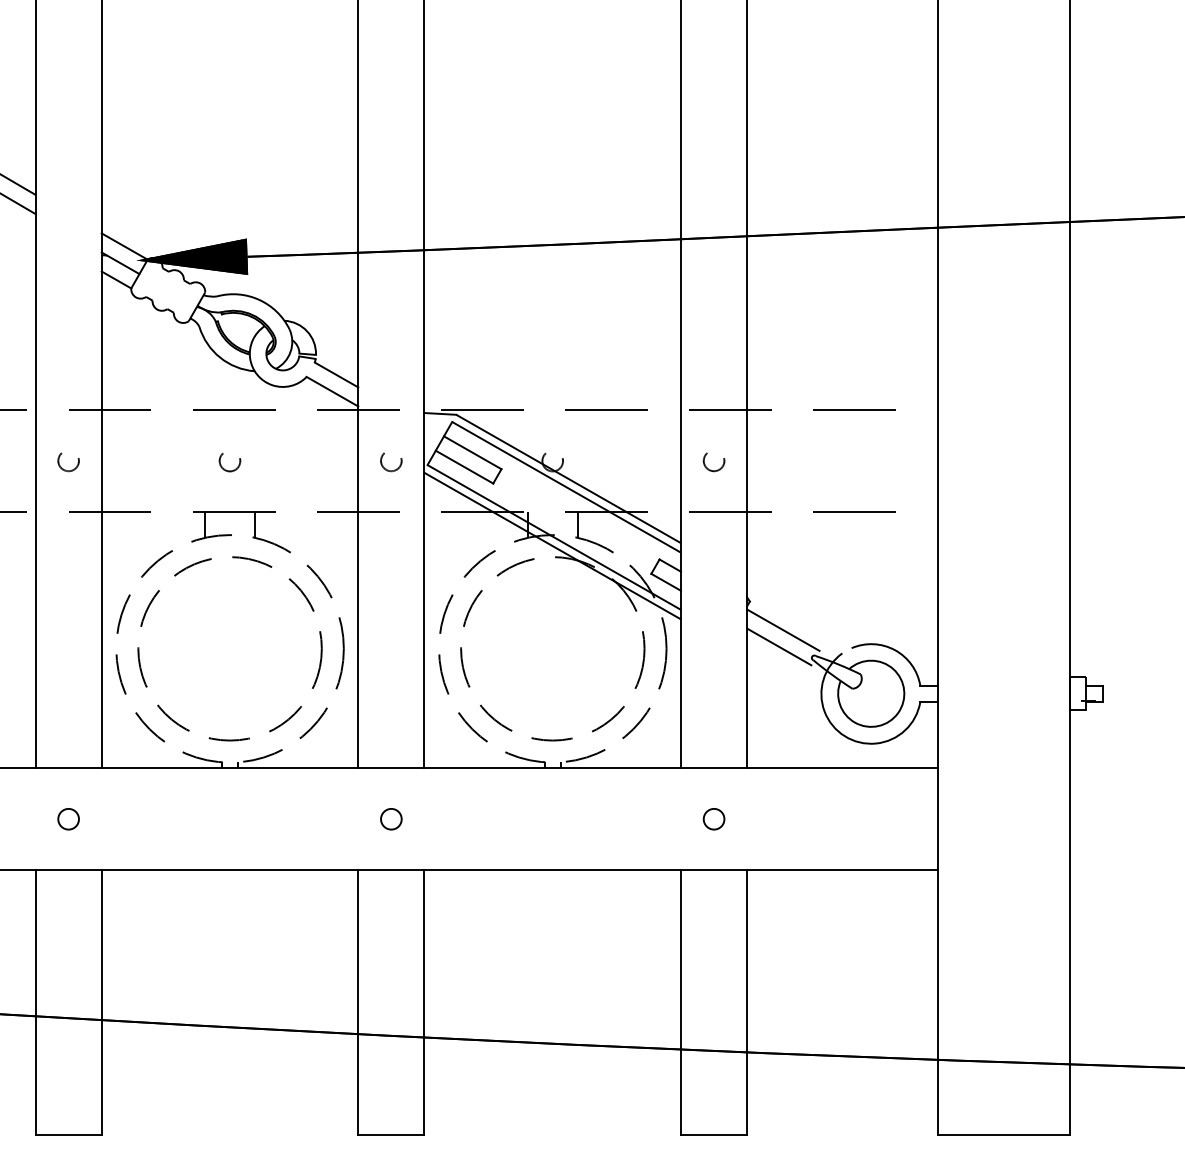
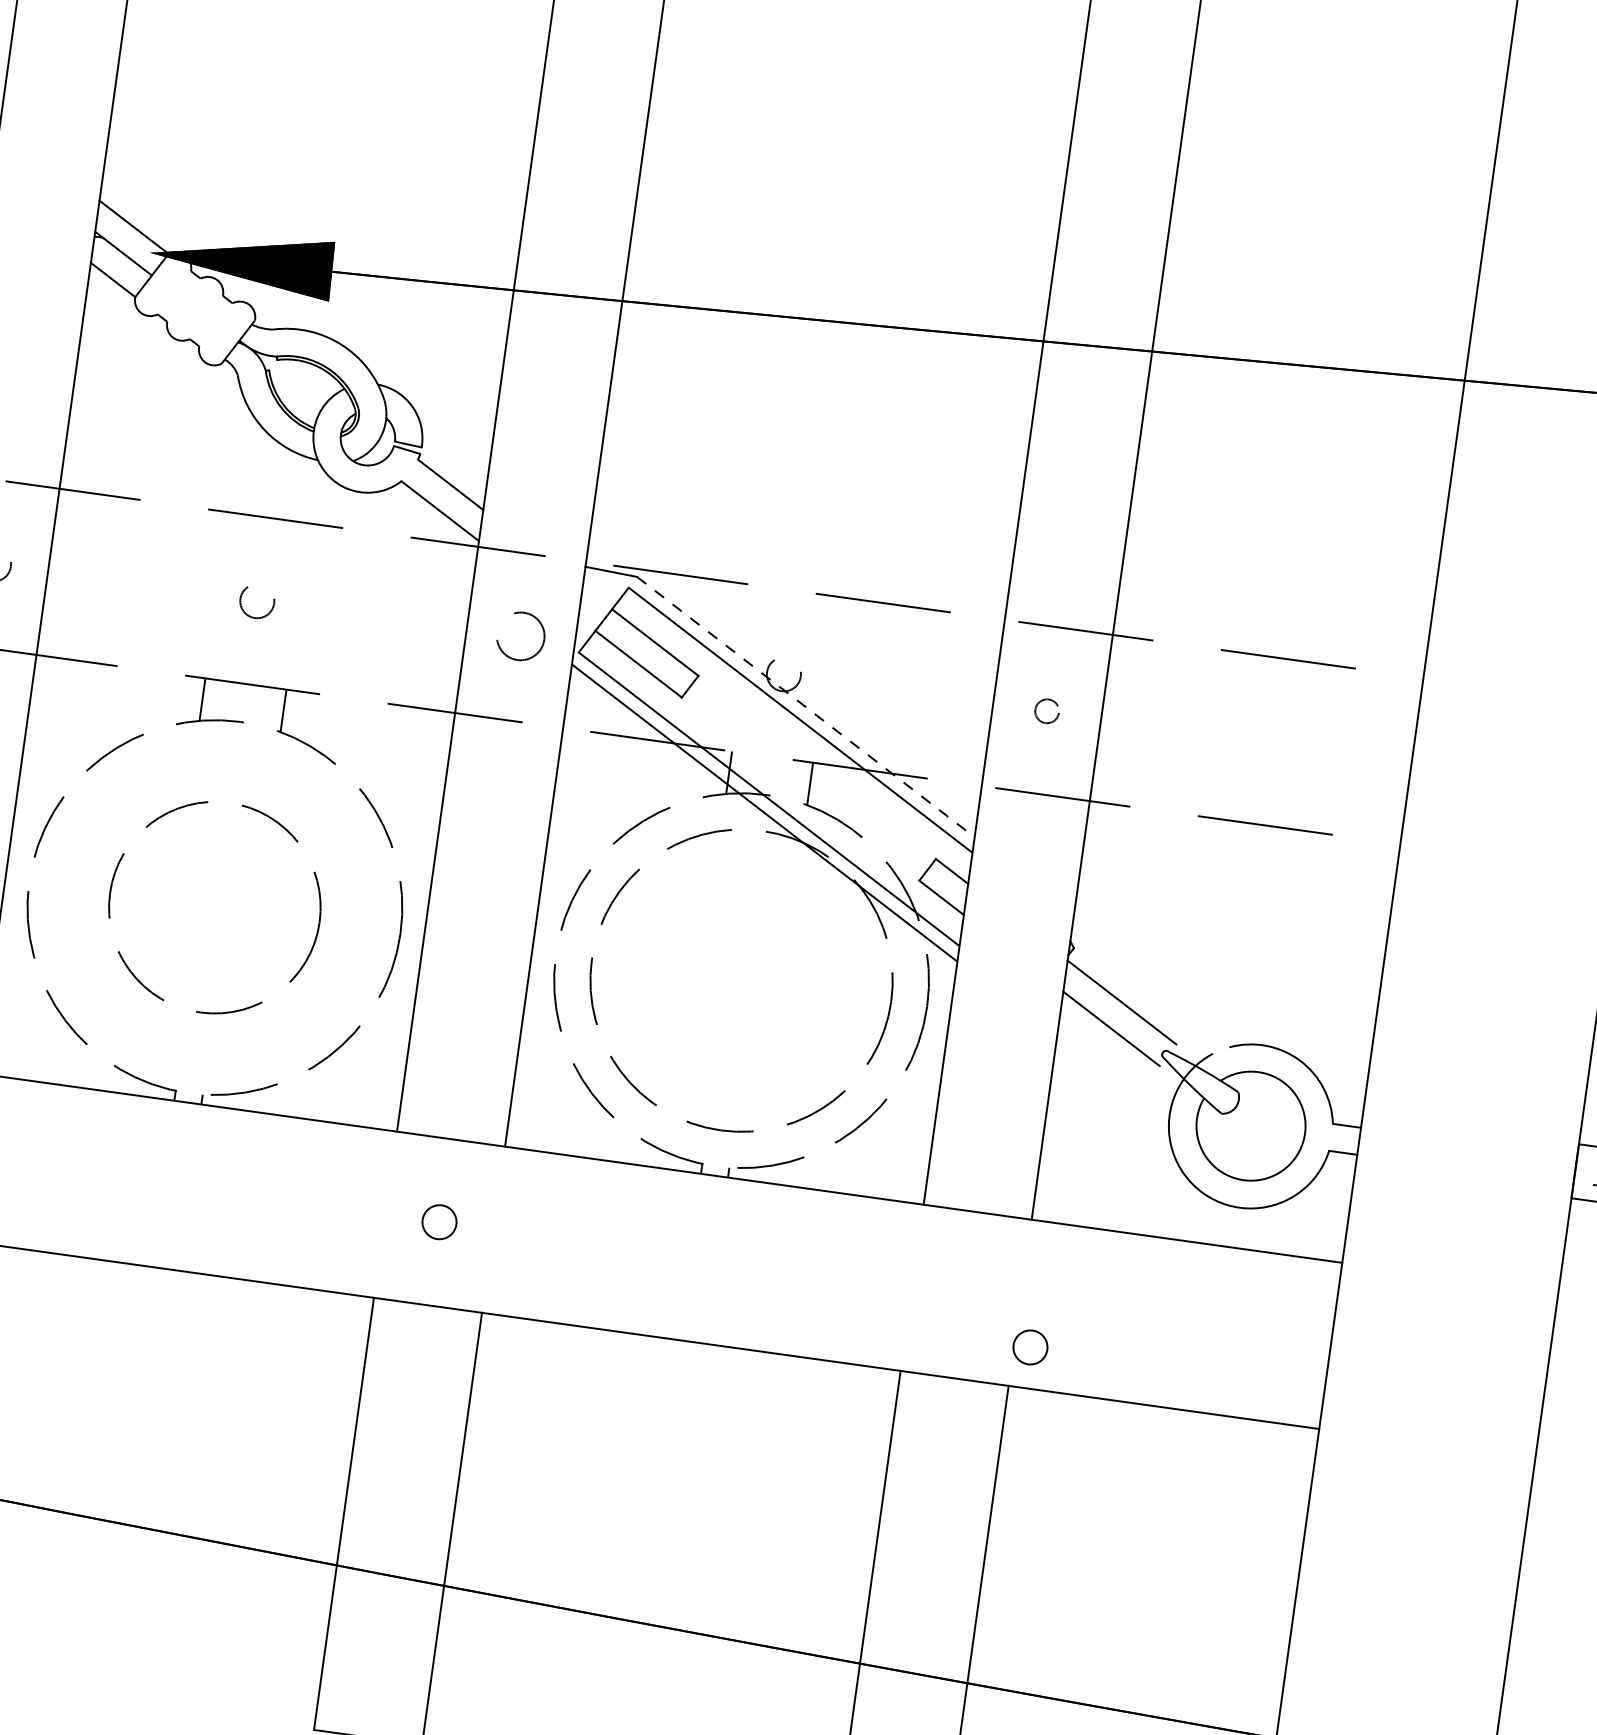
circle: (391, 462) -> (520, 640), size x1.4
circle: (713, 462) -> (1045, 713), size x0.7
line: (569, 479) -> (807, 708), solid -> dashed
circle: (229, 648) -> (214, 906), size x0.7
circle: (713, 819) -> (1029, 1347), moved

